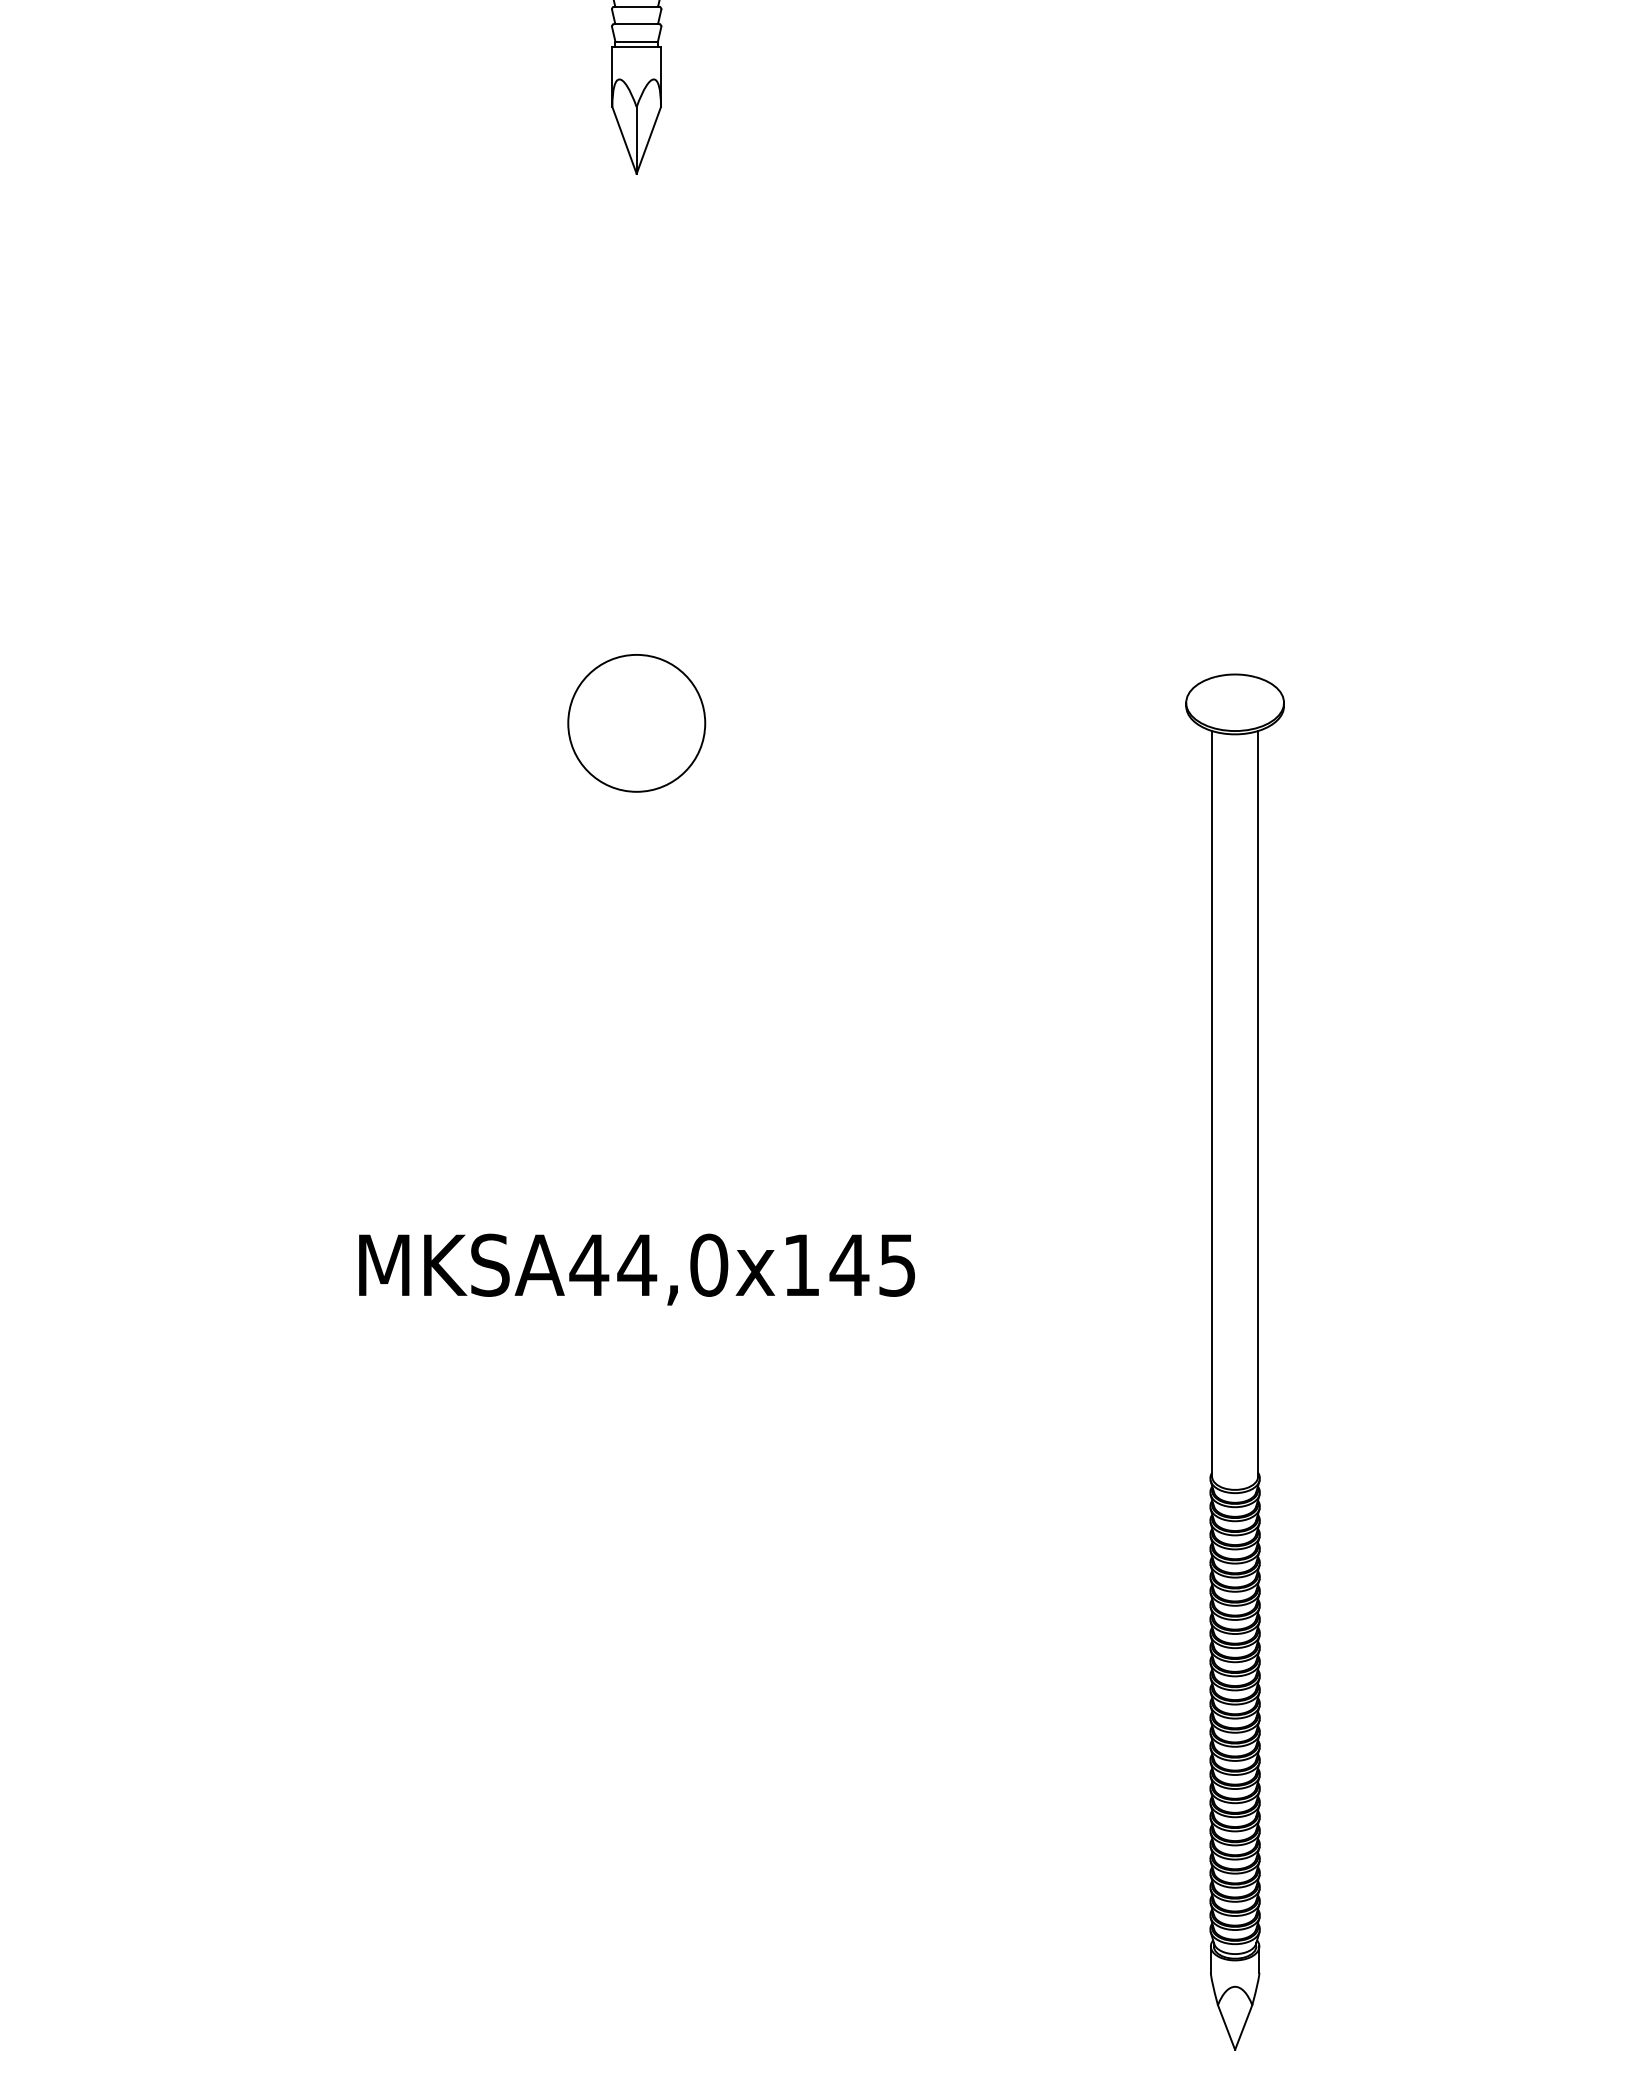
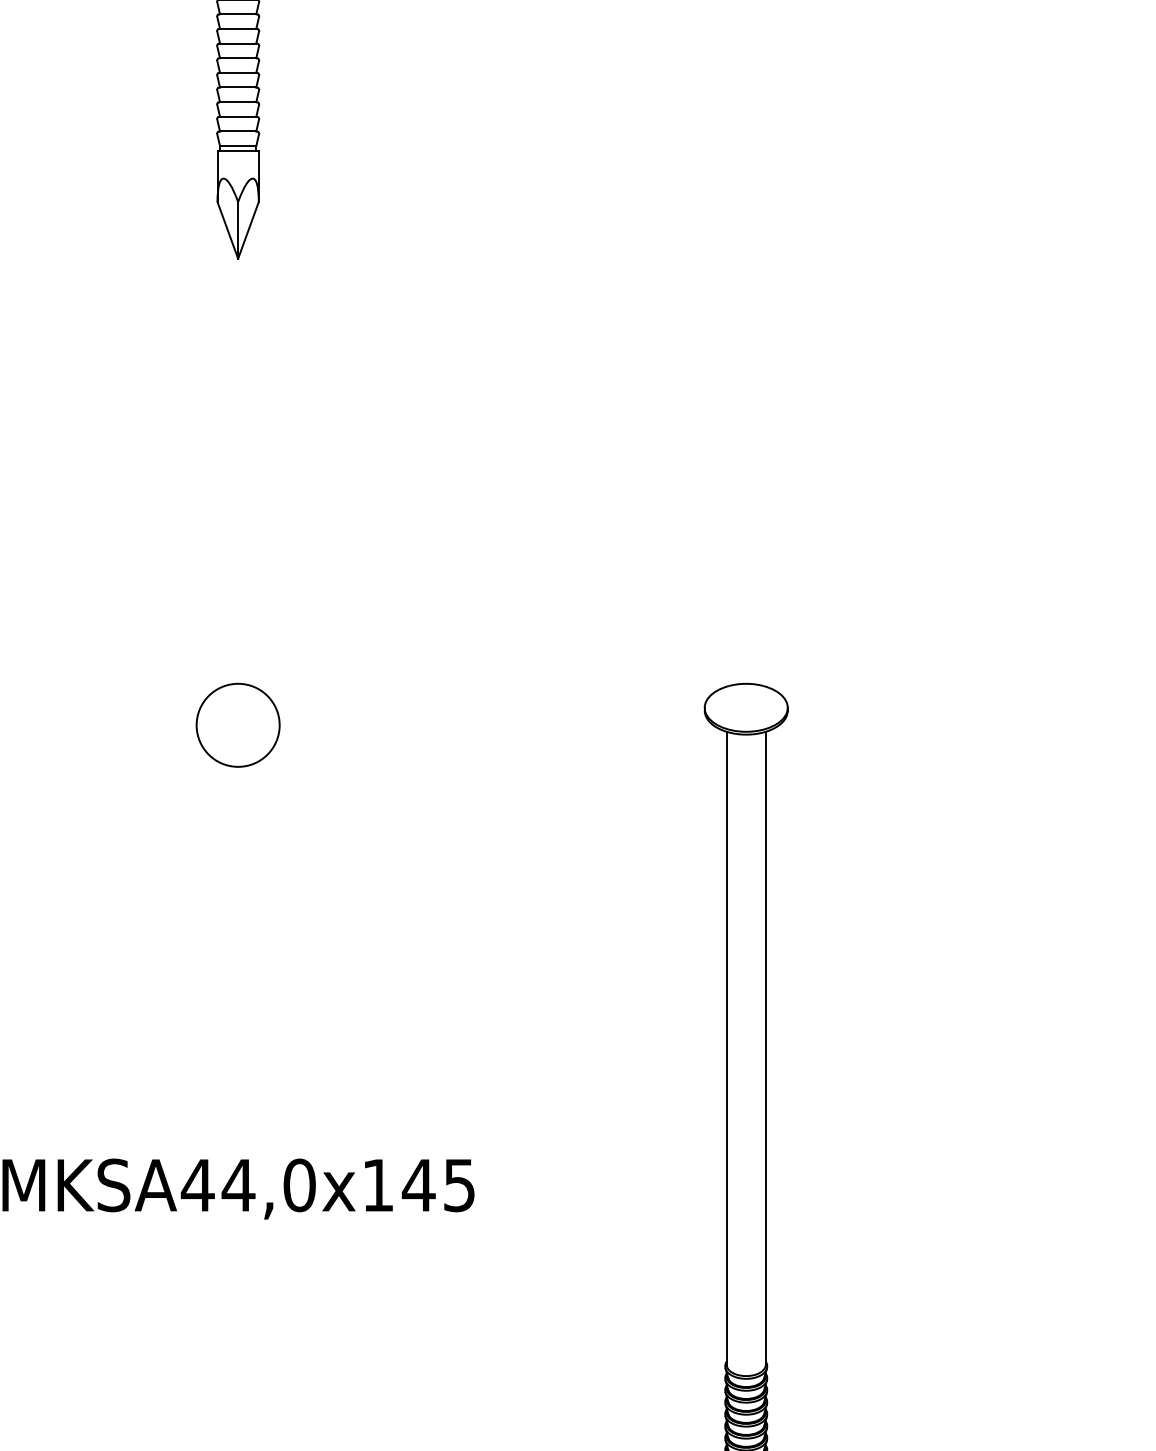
part: (636, 723) -> (238, 725), size x0.71

